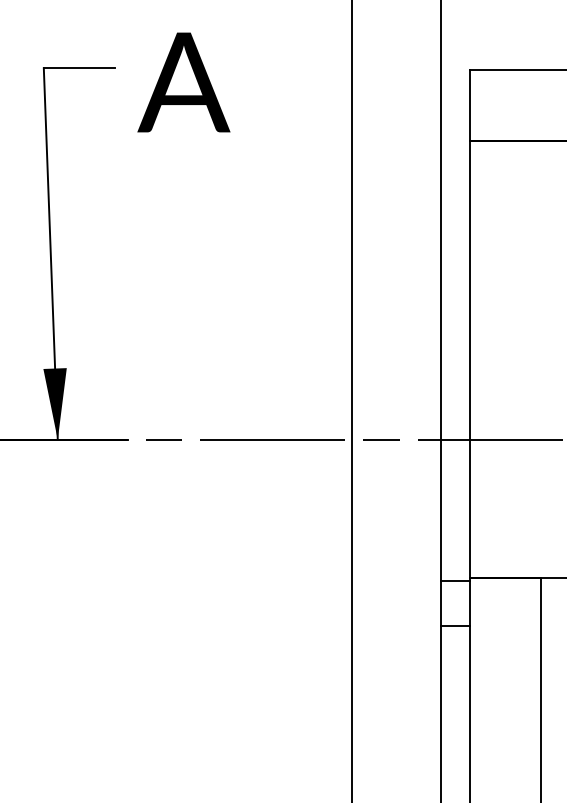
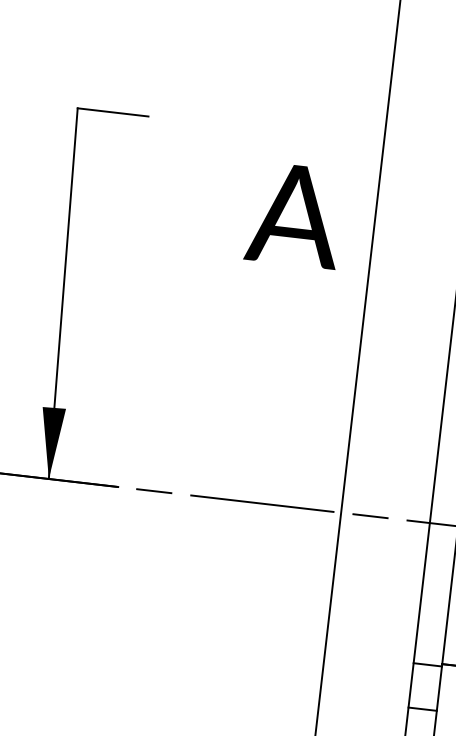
text: (183, 82) -> (294, 215), moved

